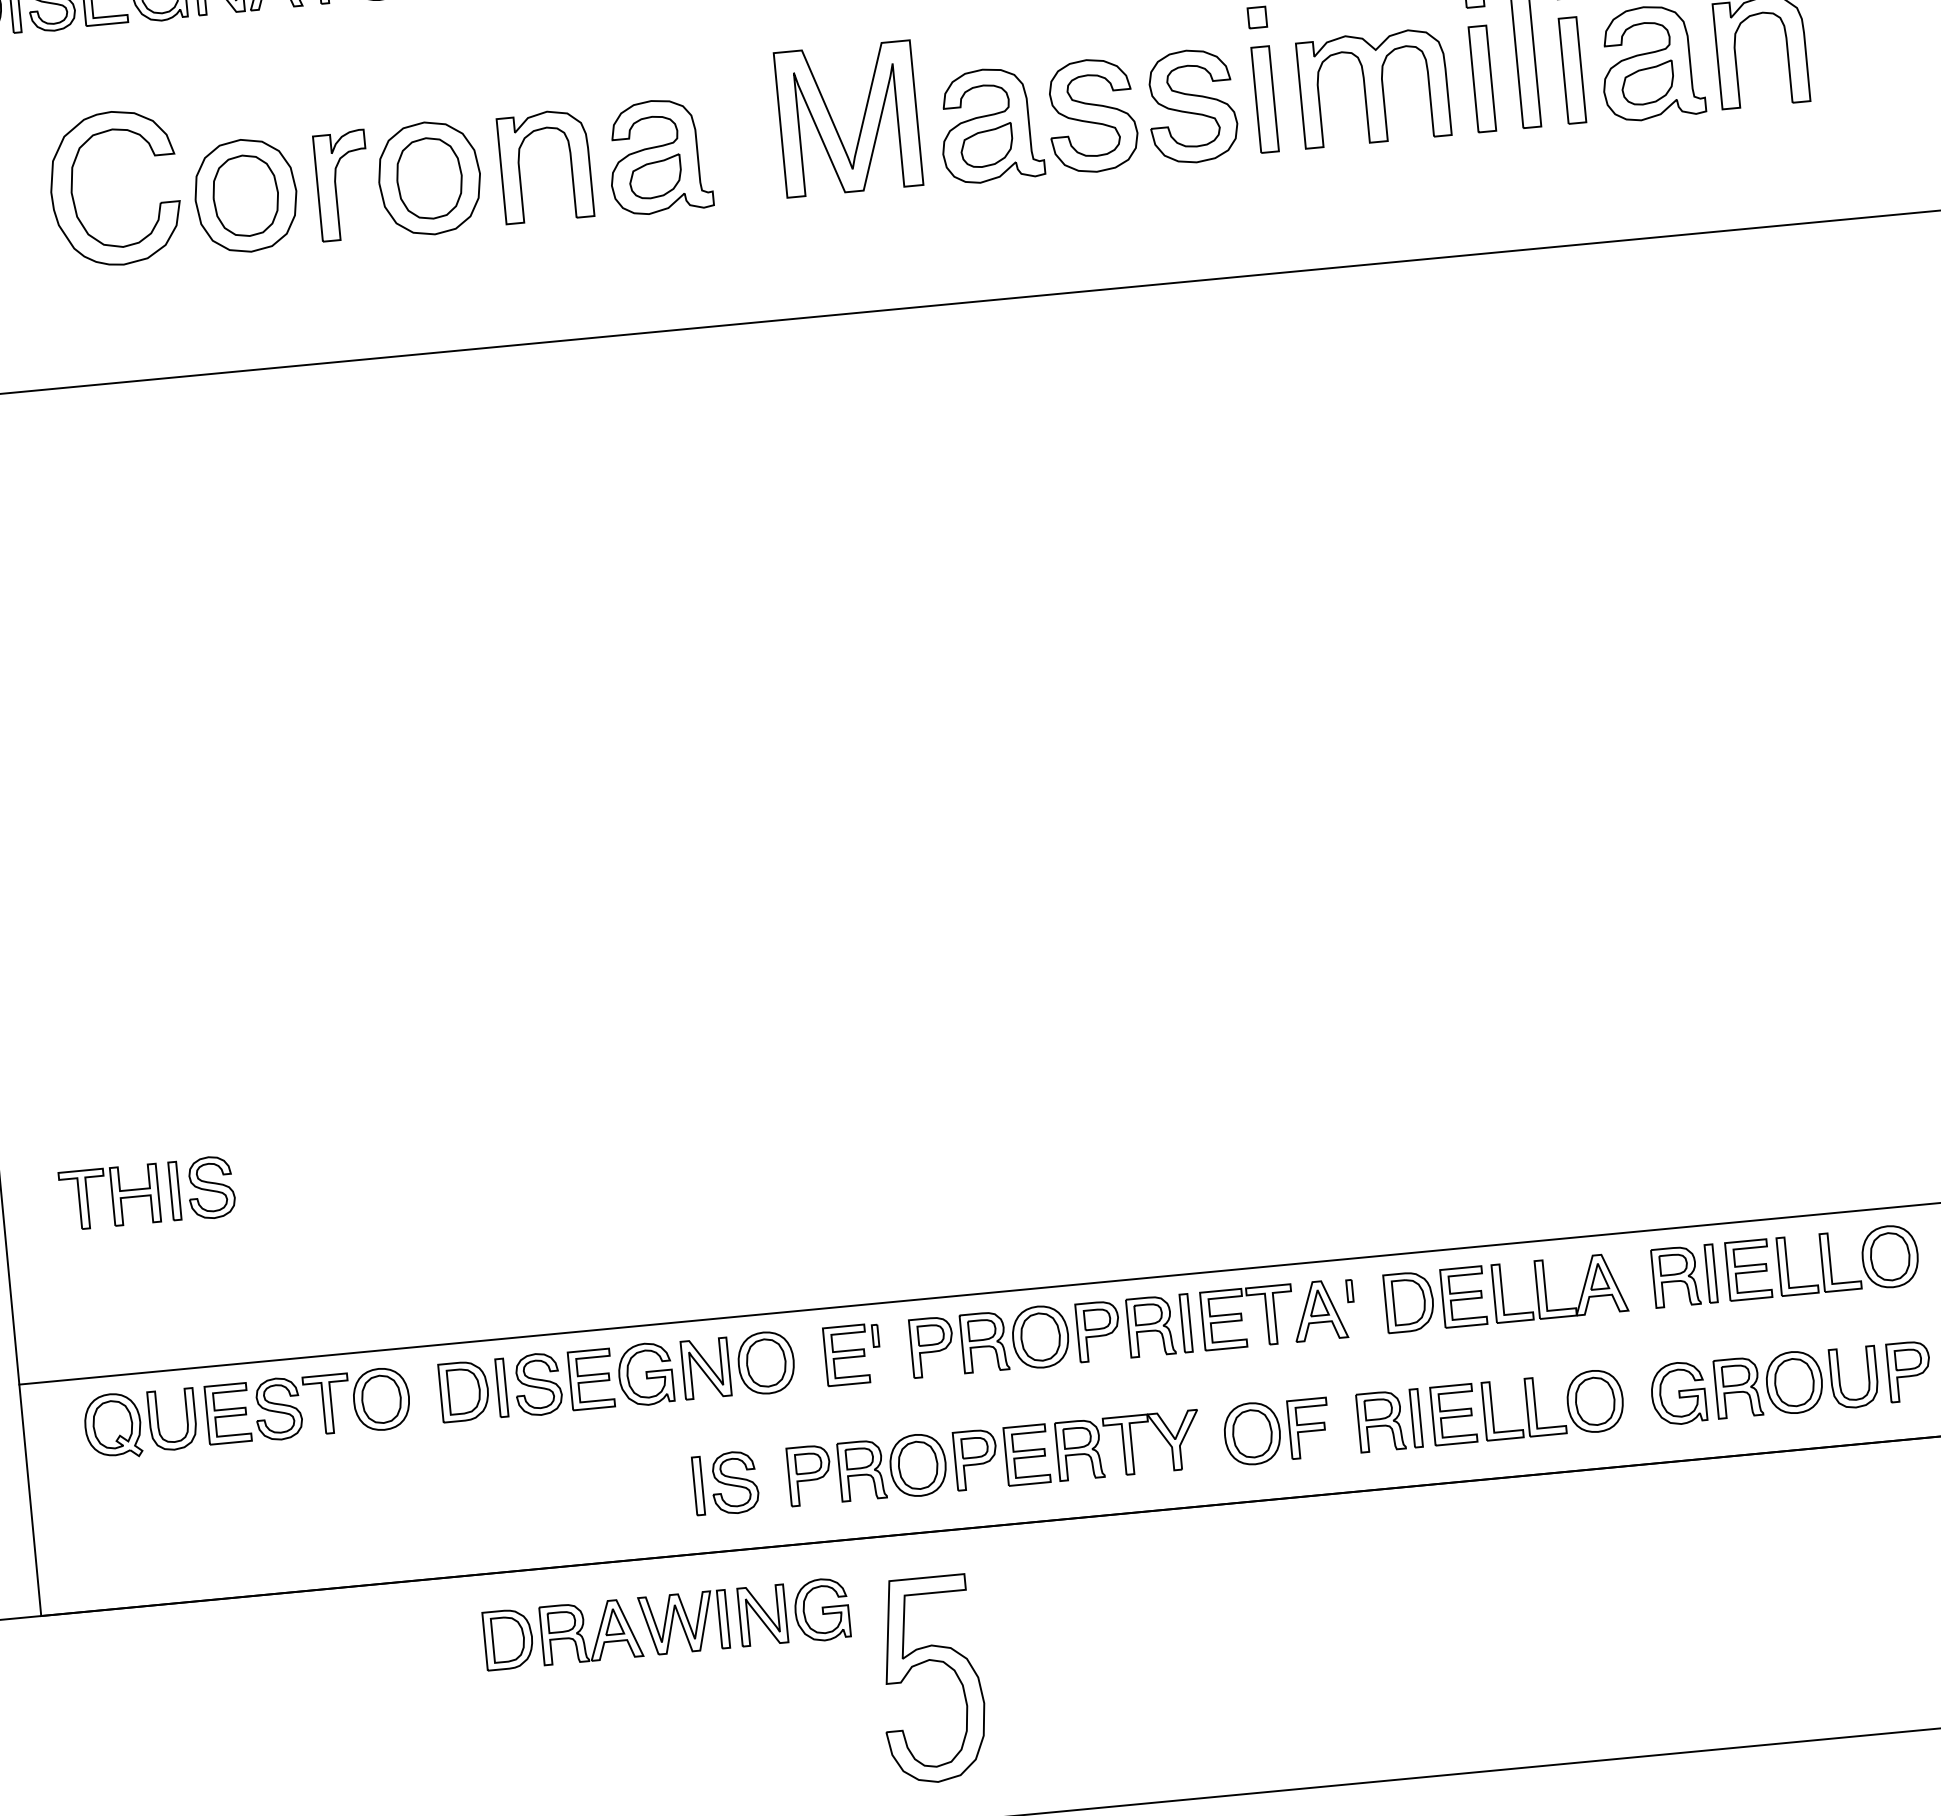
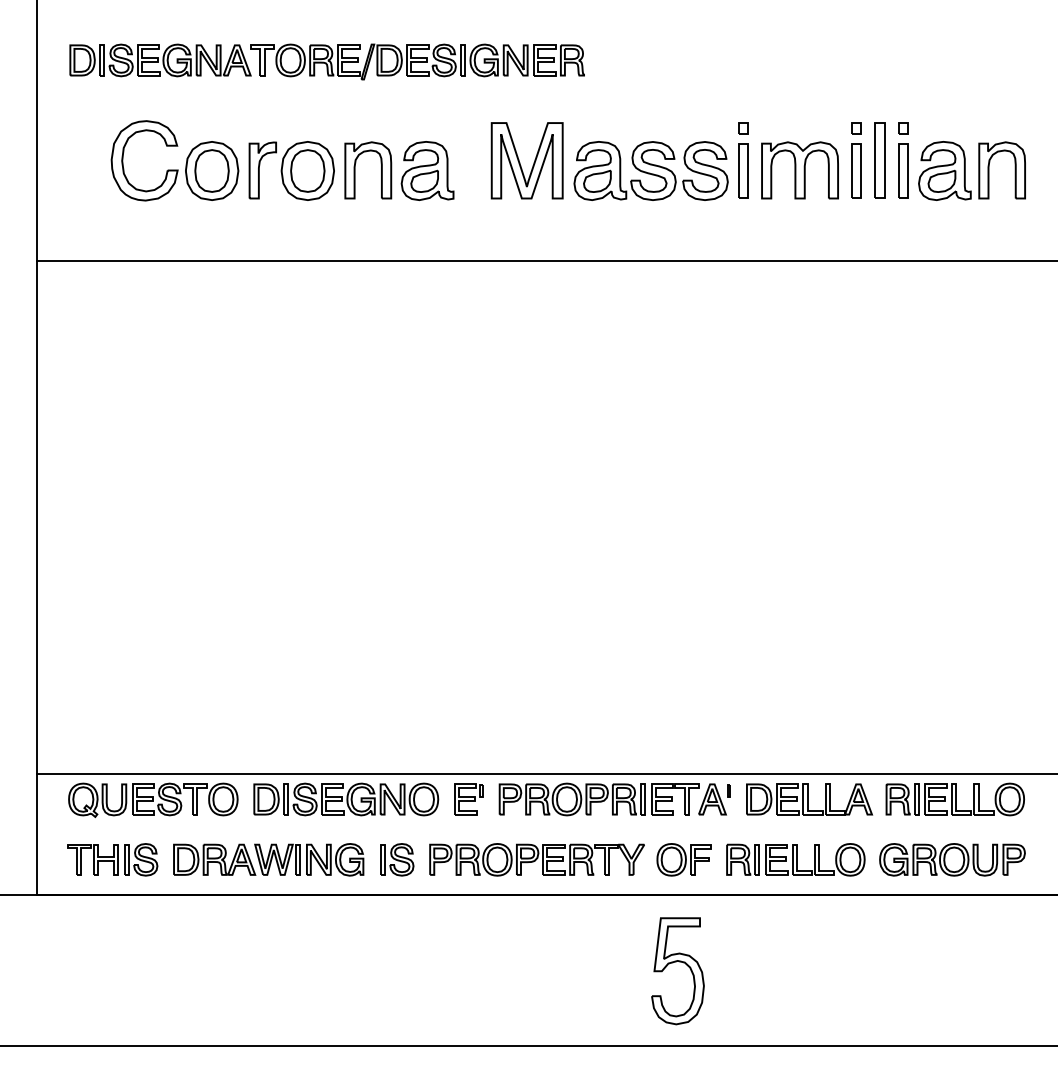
part: (147, 1193) -> (112, 859), moved
part: (666, 1624) -> (268, 859), moved
part: (927, 1663) -> (676, 962), moved

